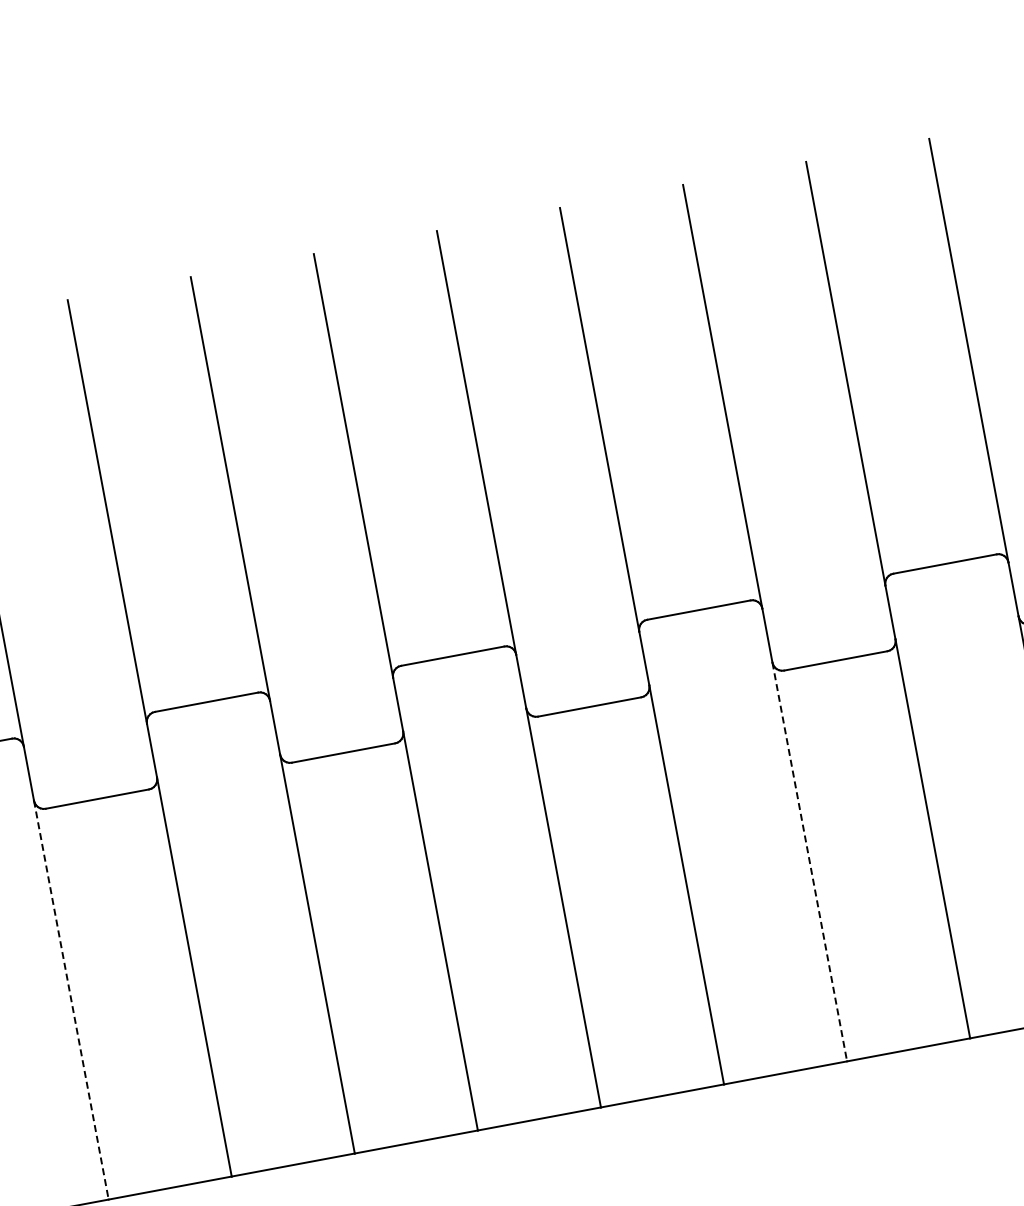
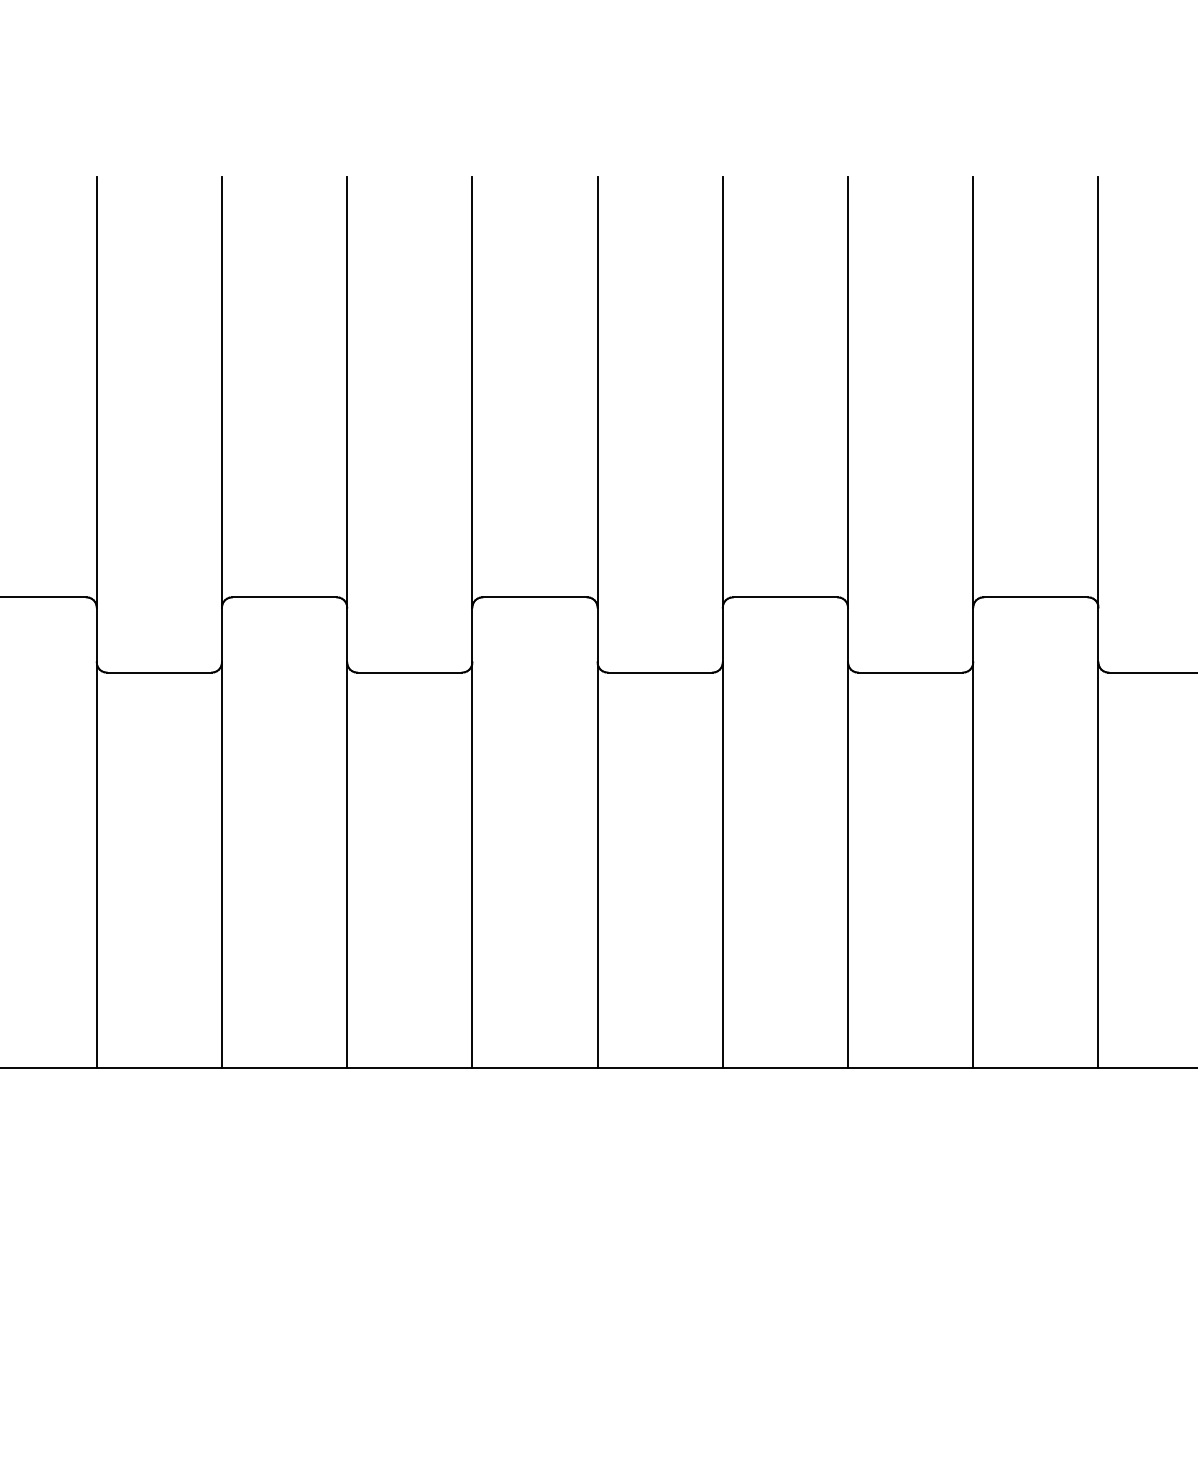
line: (810, 861) -> (848, 865), dashed -> solid
line: (71, 1000) -> (96, 865), dashed -> solid

